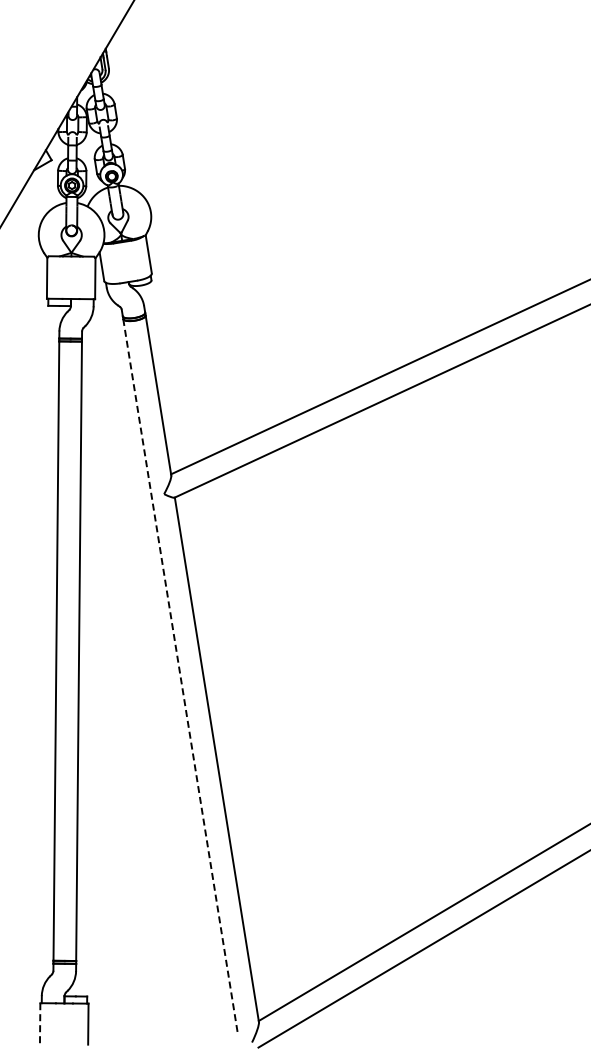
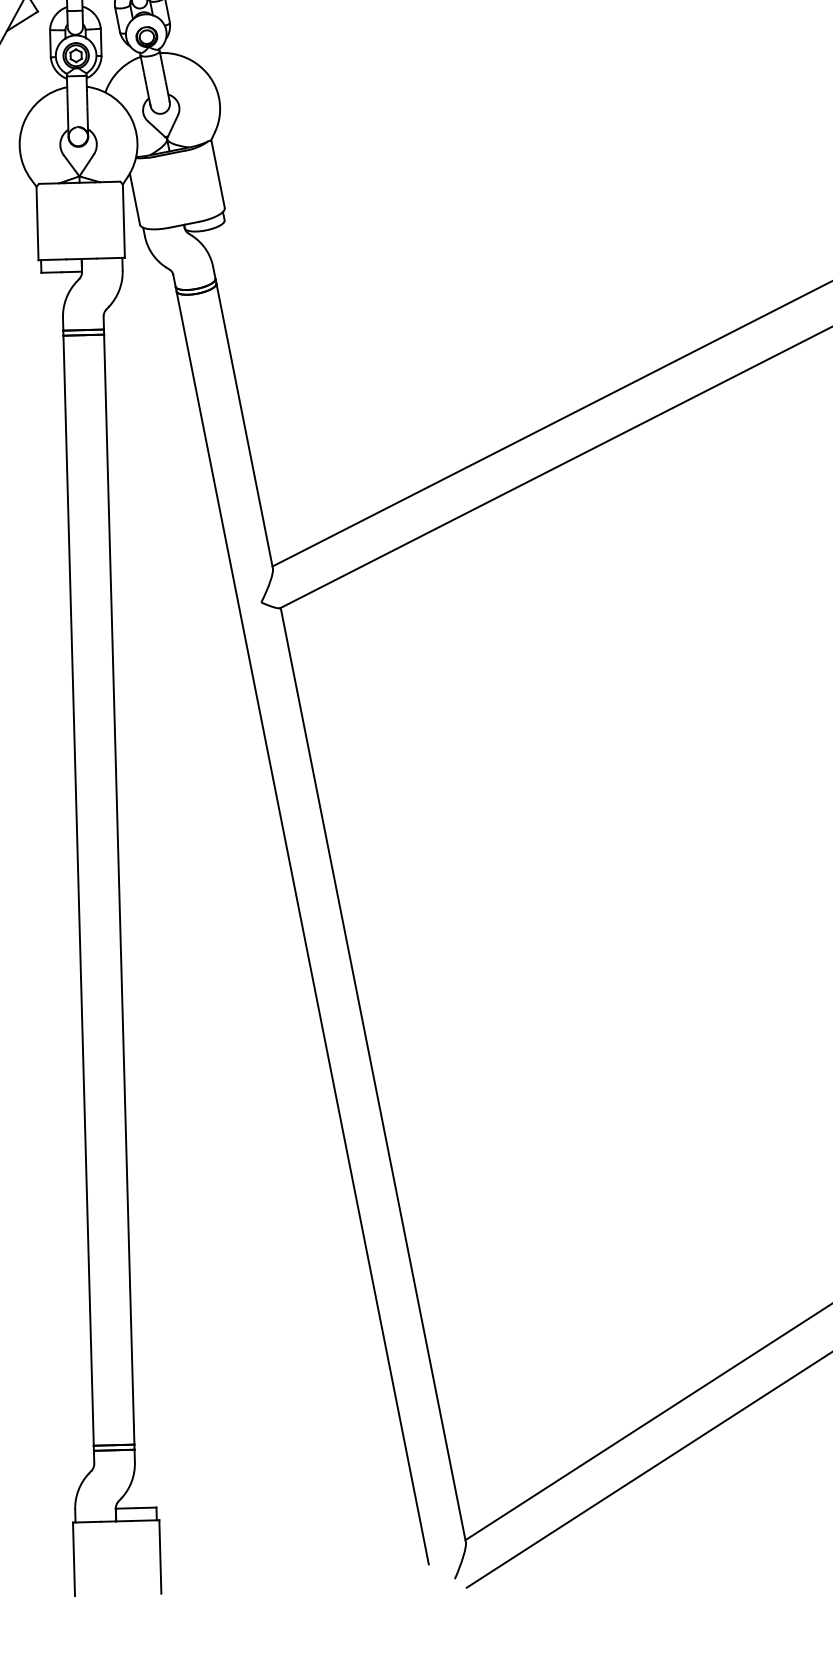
line: (180, 676) -> (302, 928), dashed -> solid
line: (40, 1023) -> (74, 1558), dashed -> solid

